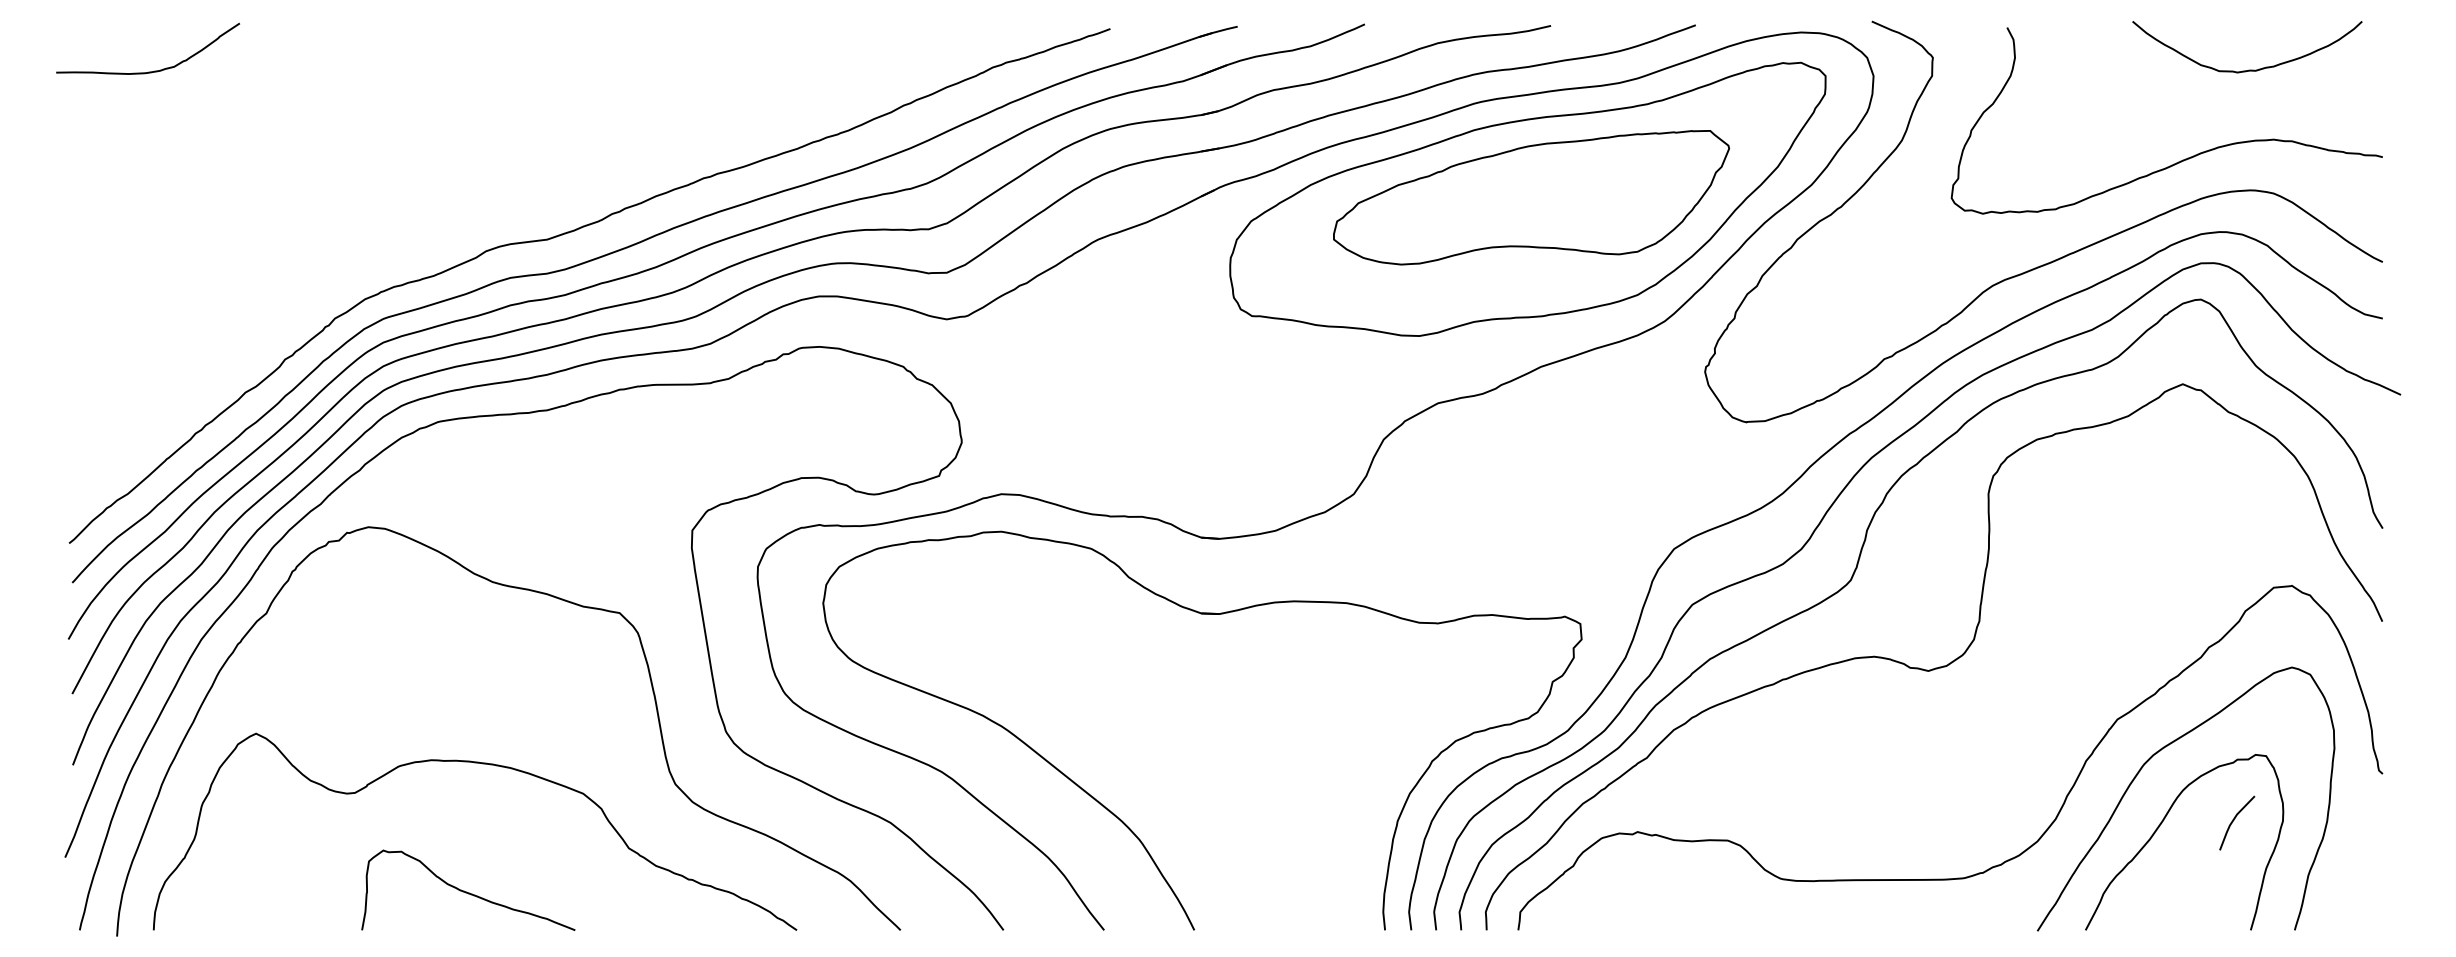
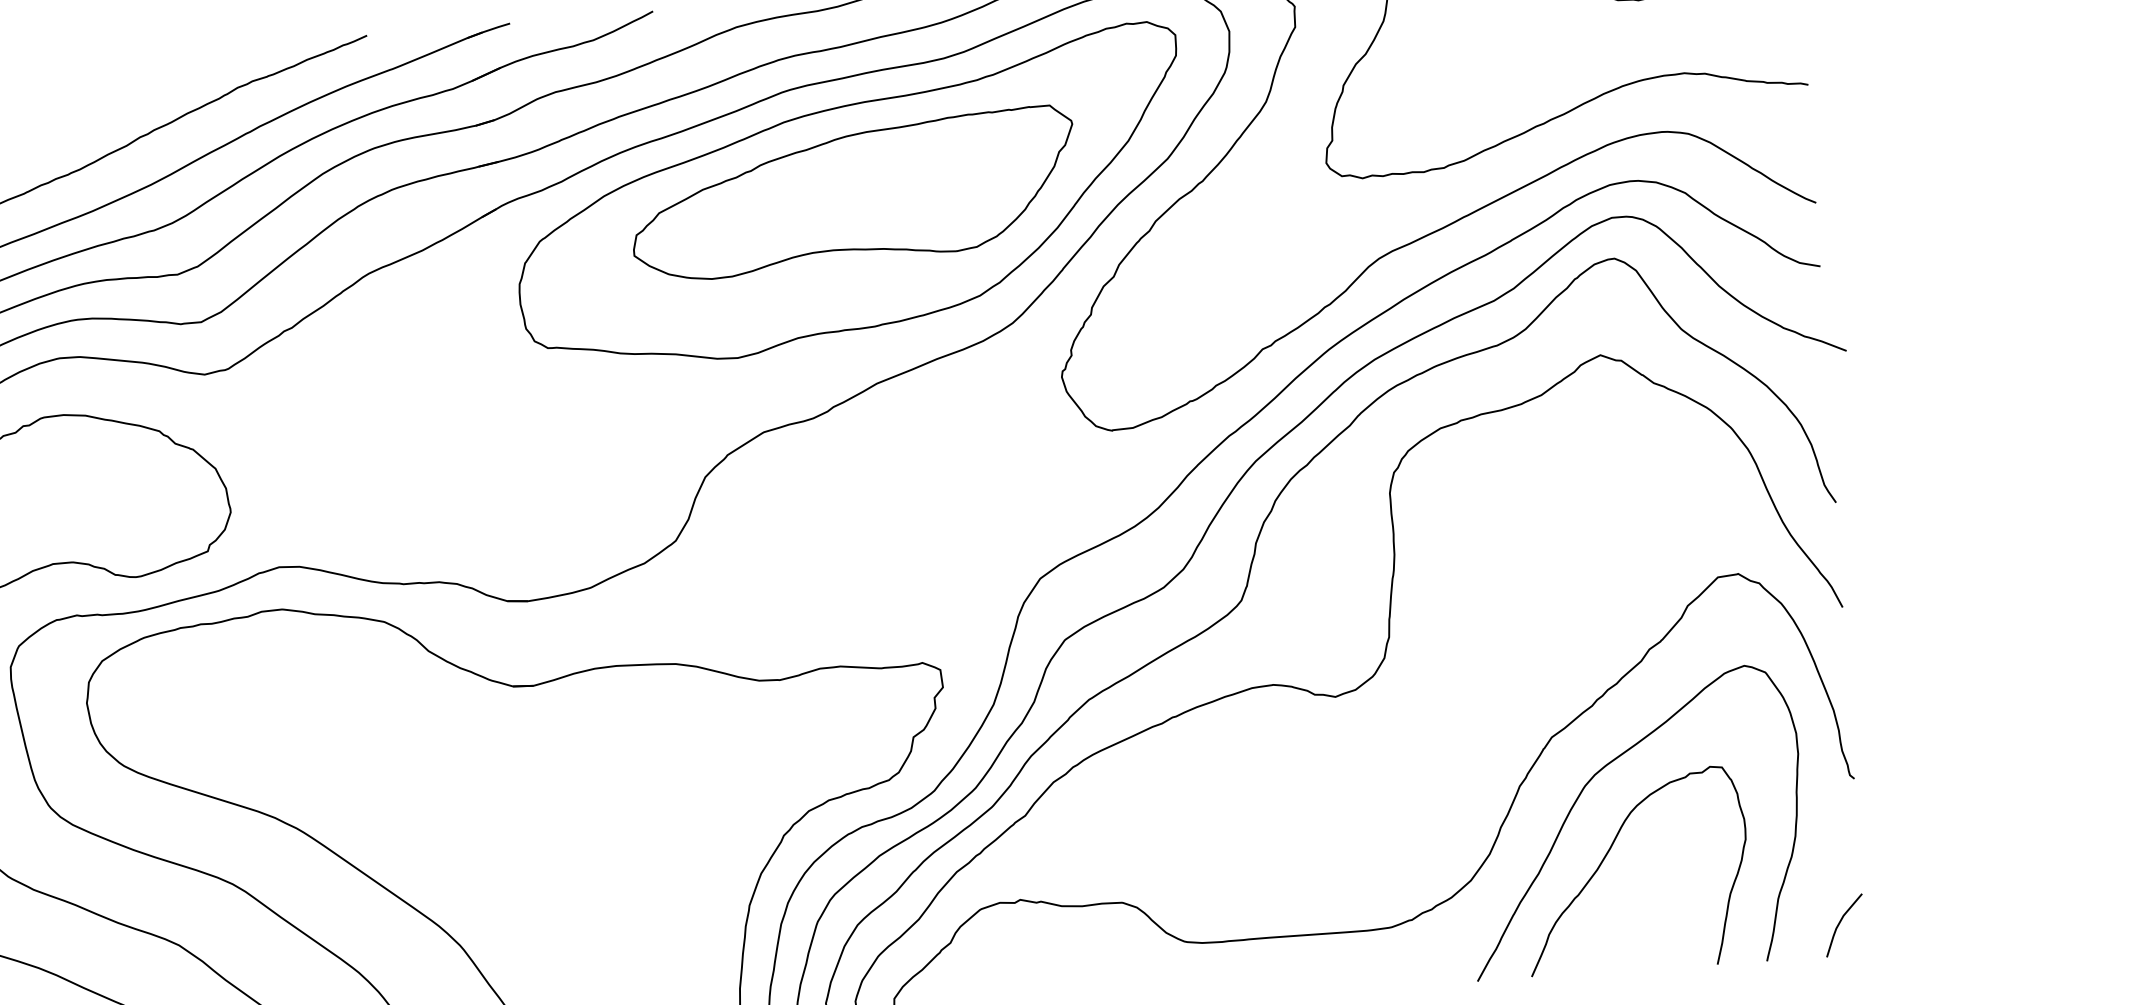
line: (2234, 820) -> (1841, 922), moved

